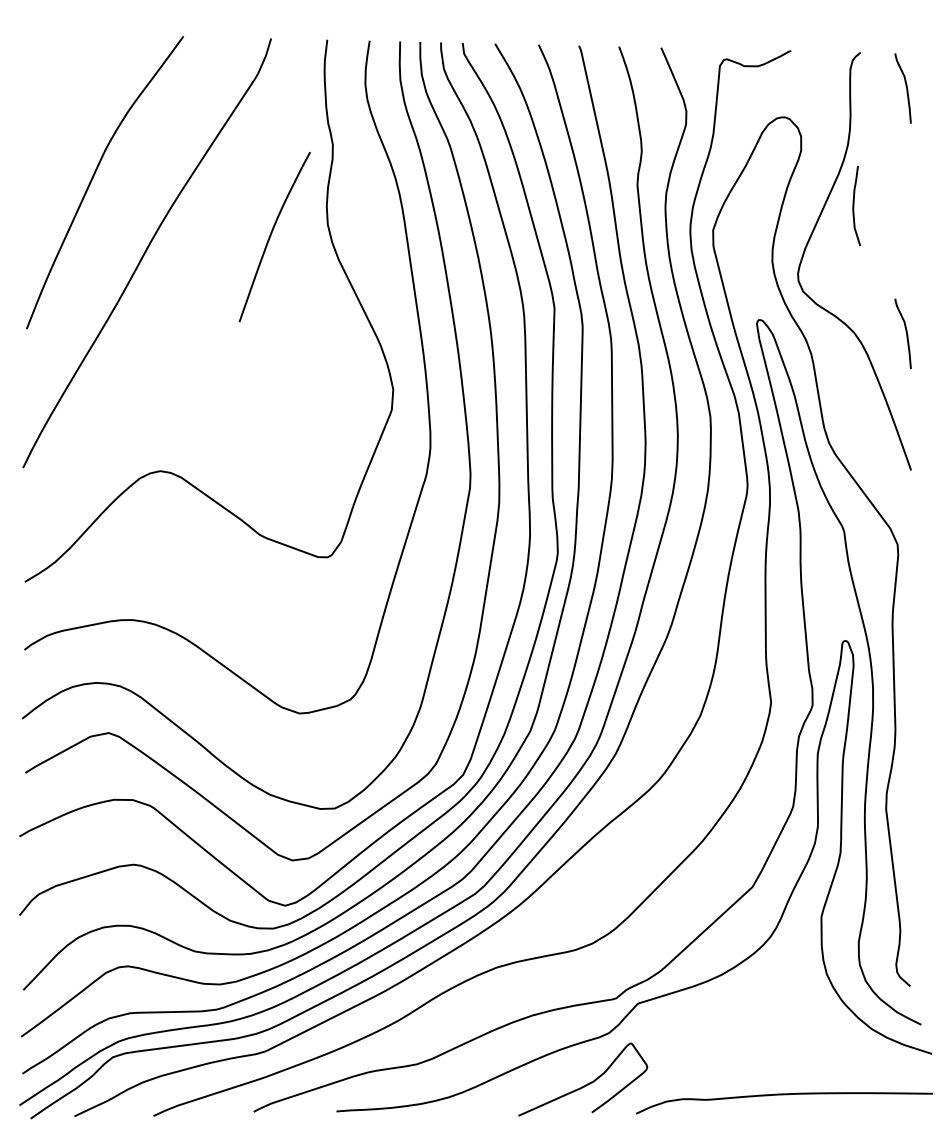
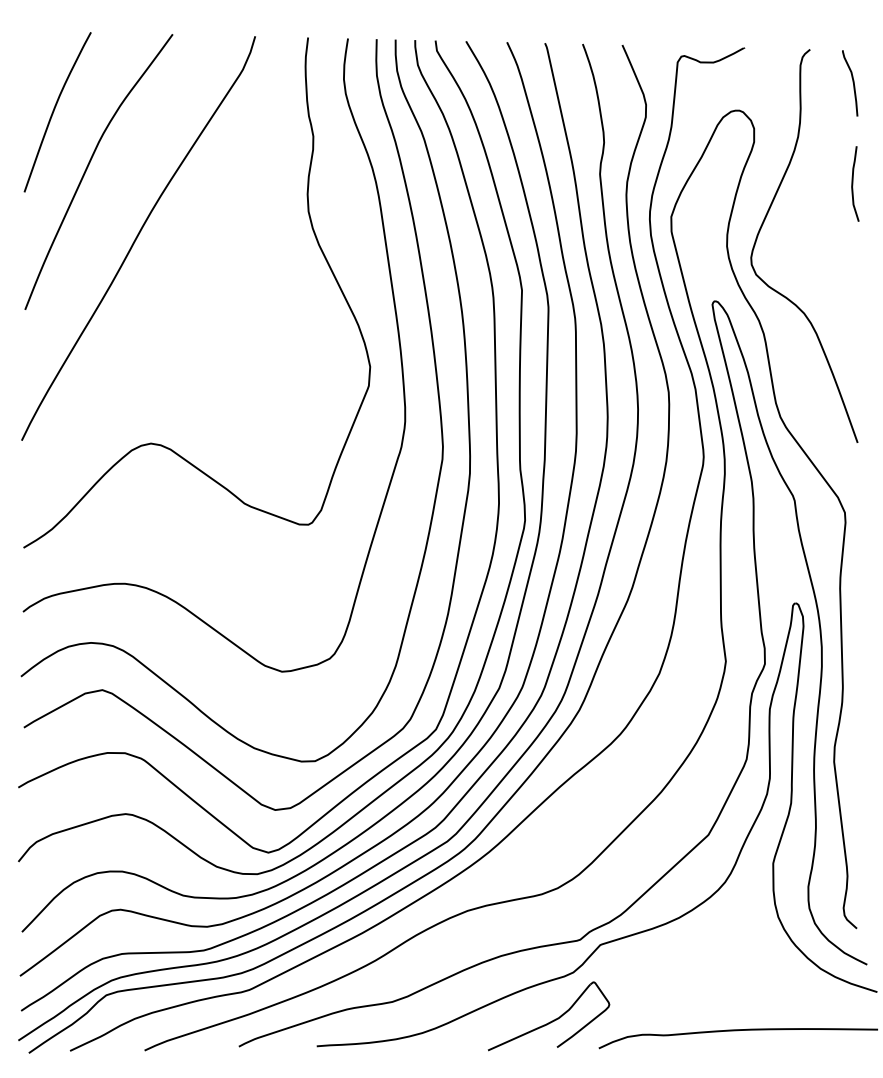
curve: (854, 205) -> (853, 183), moved
curve: (271, 236) -> (54, 111), moved
curve: (905, 332) -> (852, 313), removed

